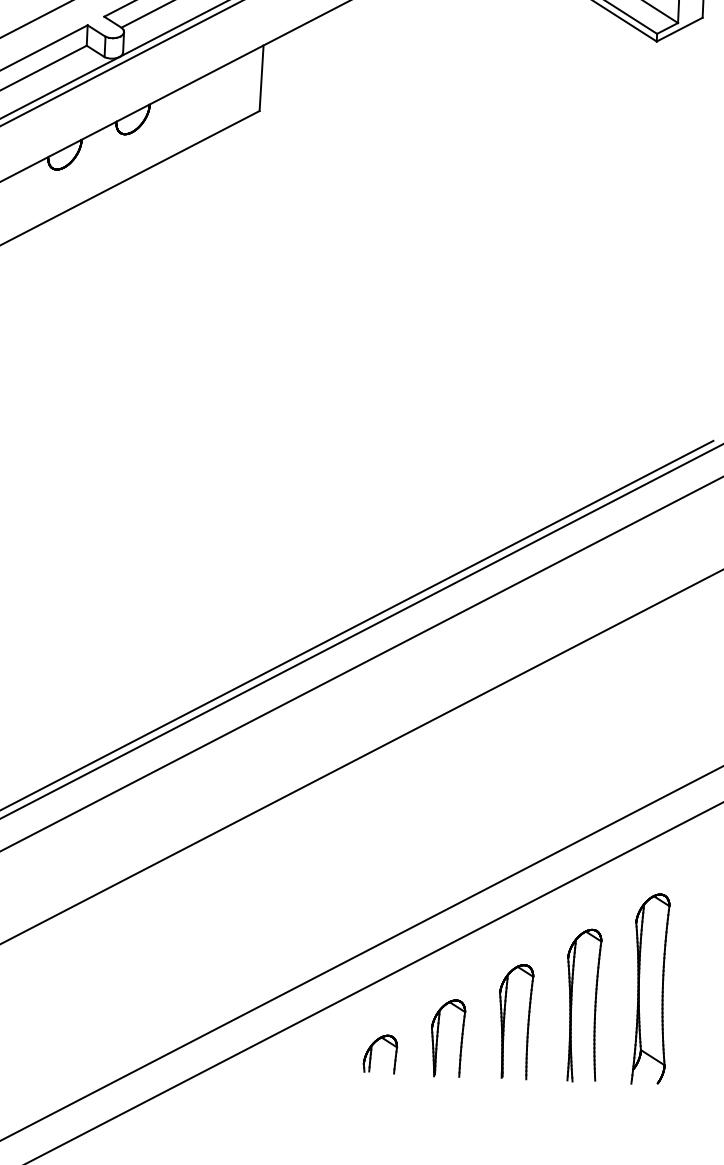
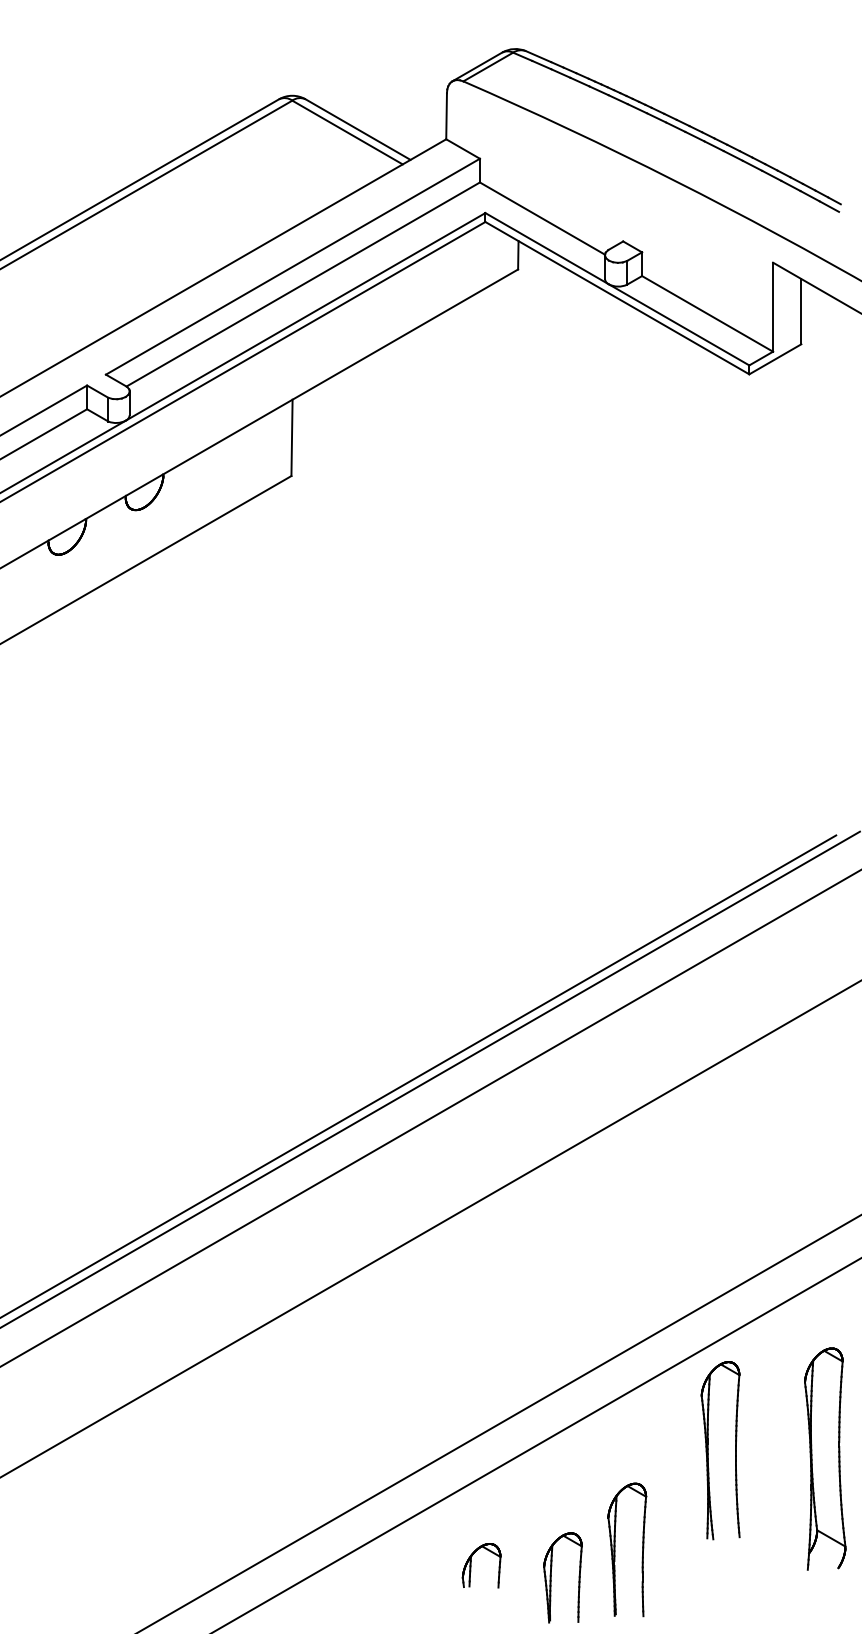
part: (650, 988) -> (825, 1458), moved
part: (571, 1005) -> (708, 1450), moved
part: (504, 1020) -> (615, 1549), moved
part: (437, 1037) -> (551, 1577), moved

